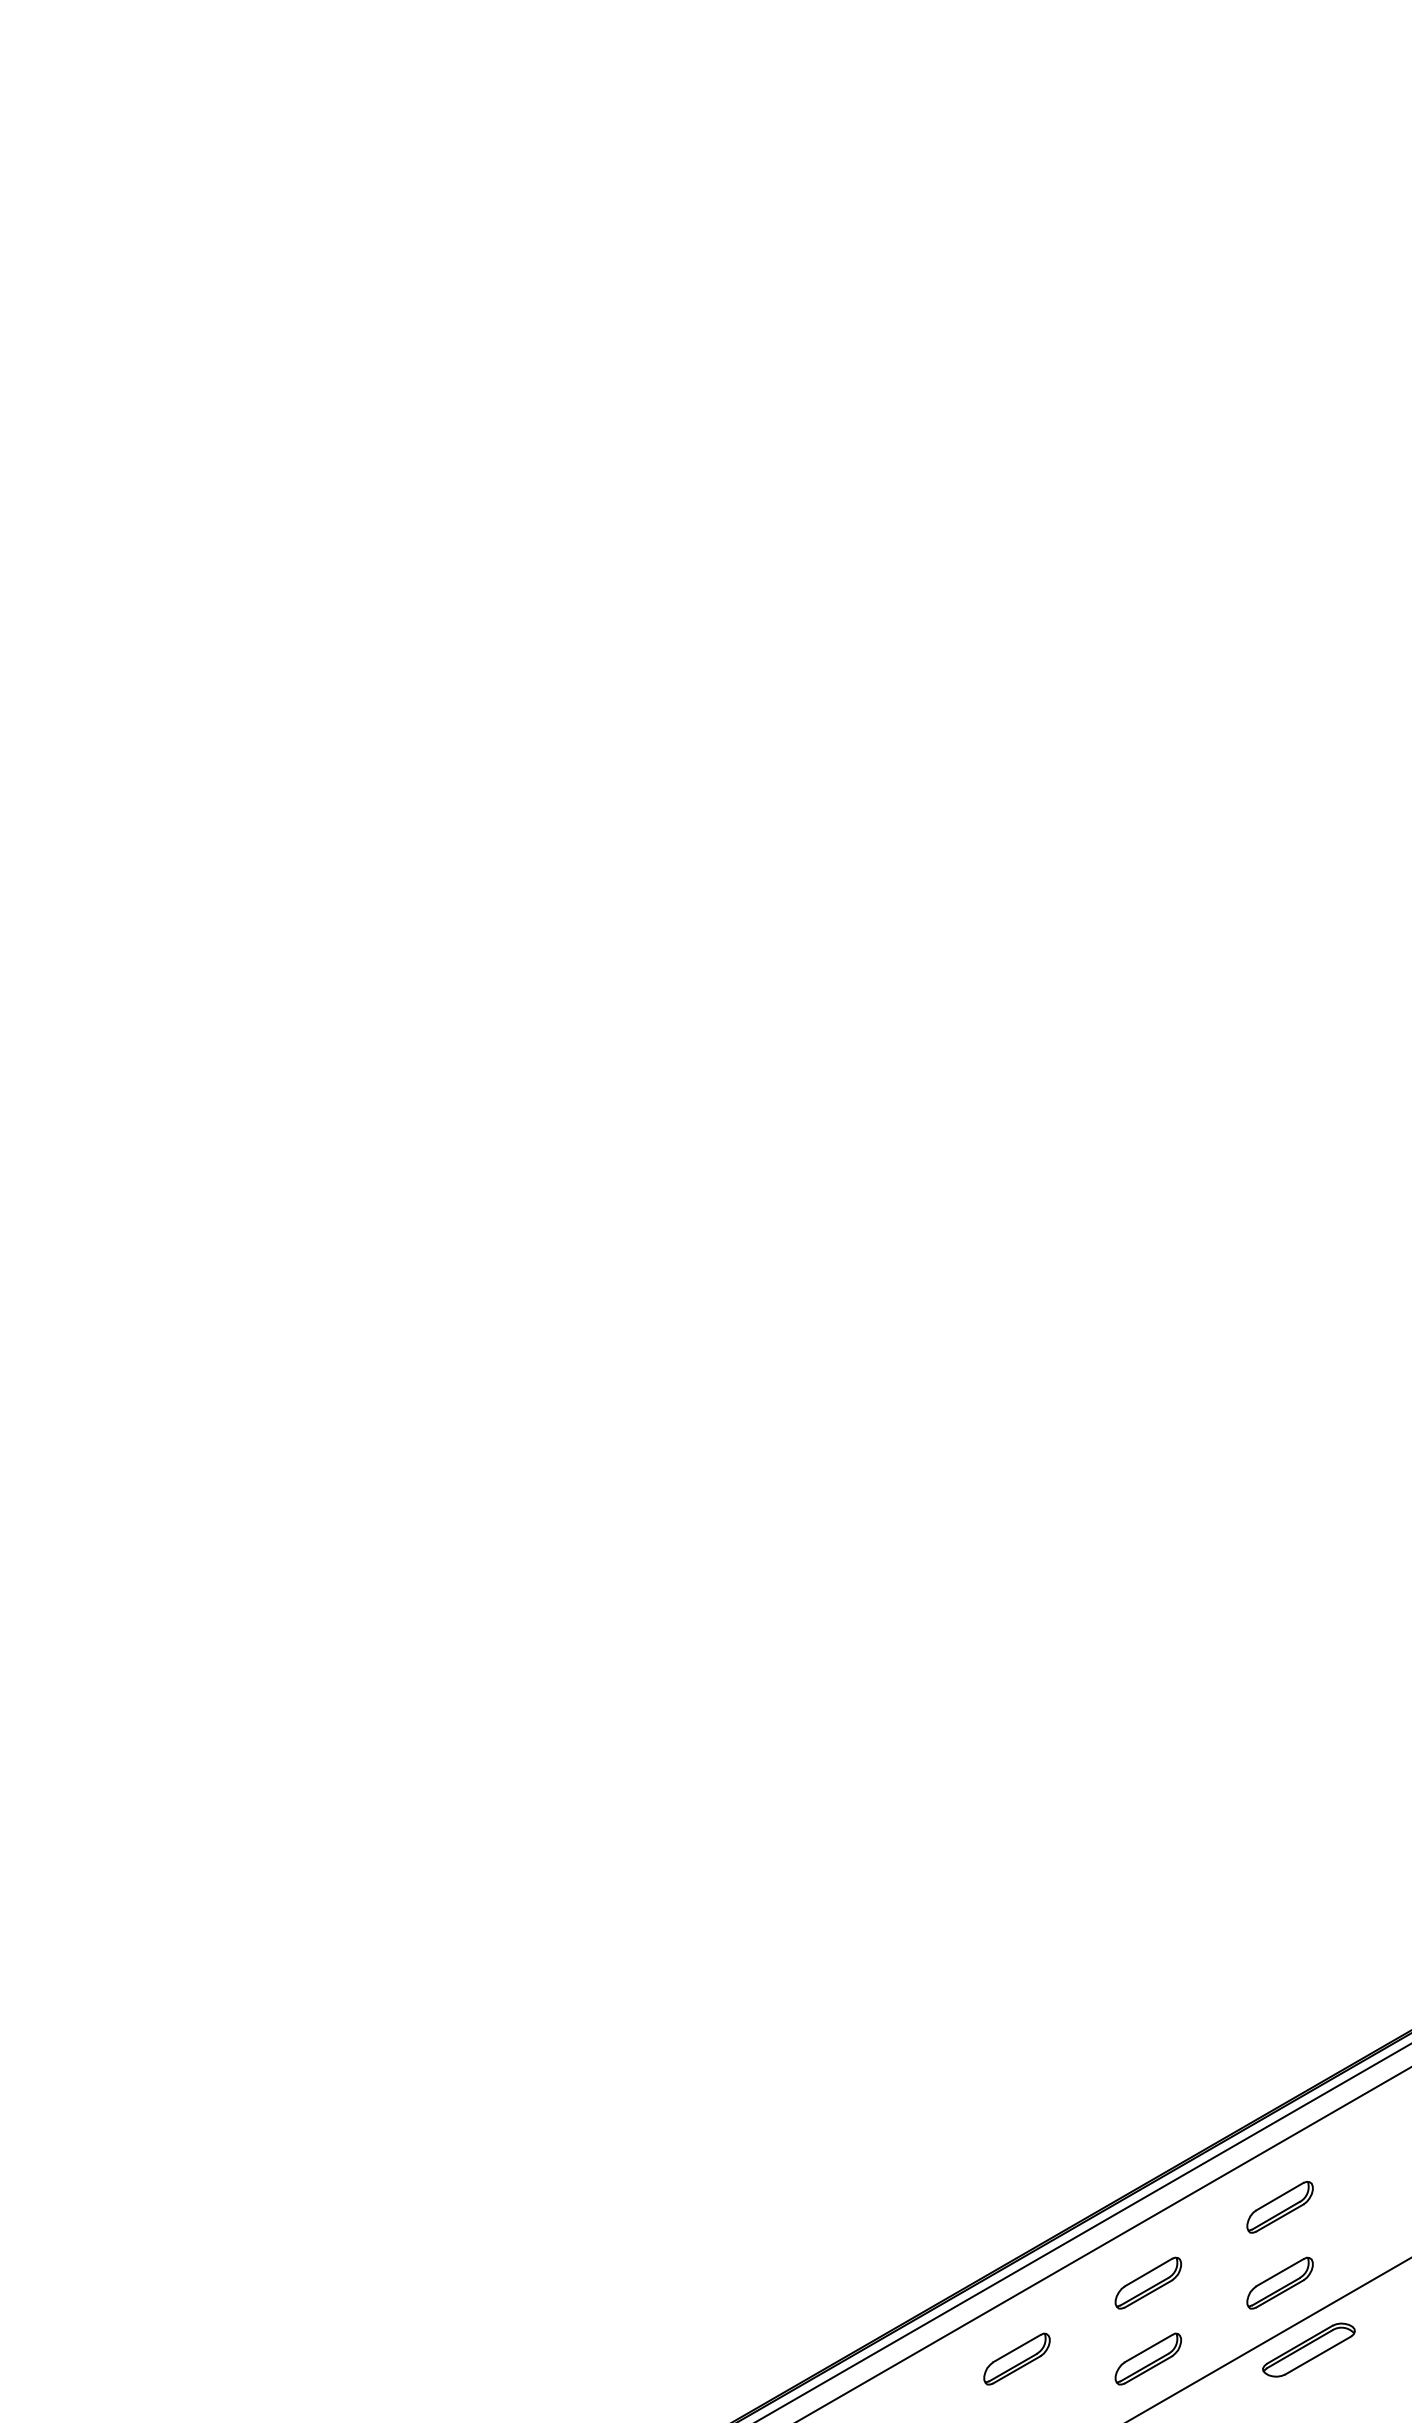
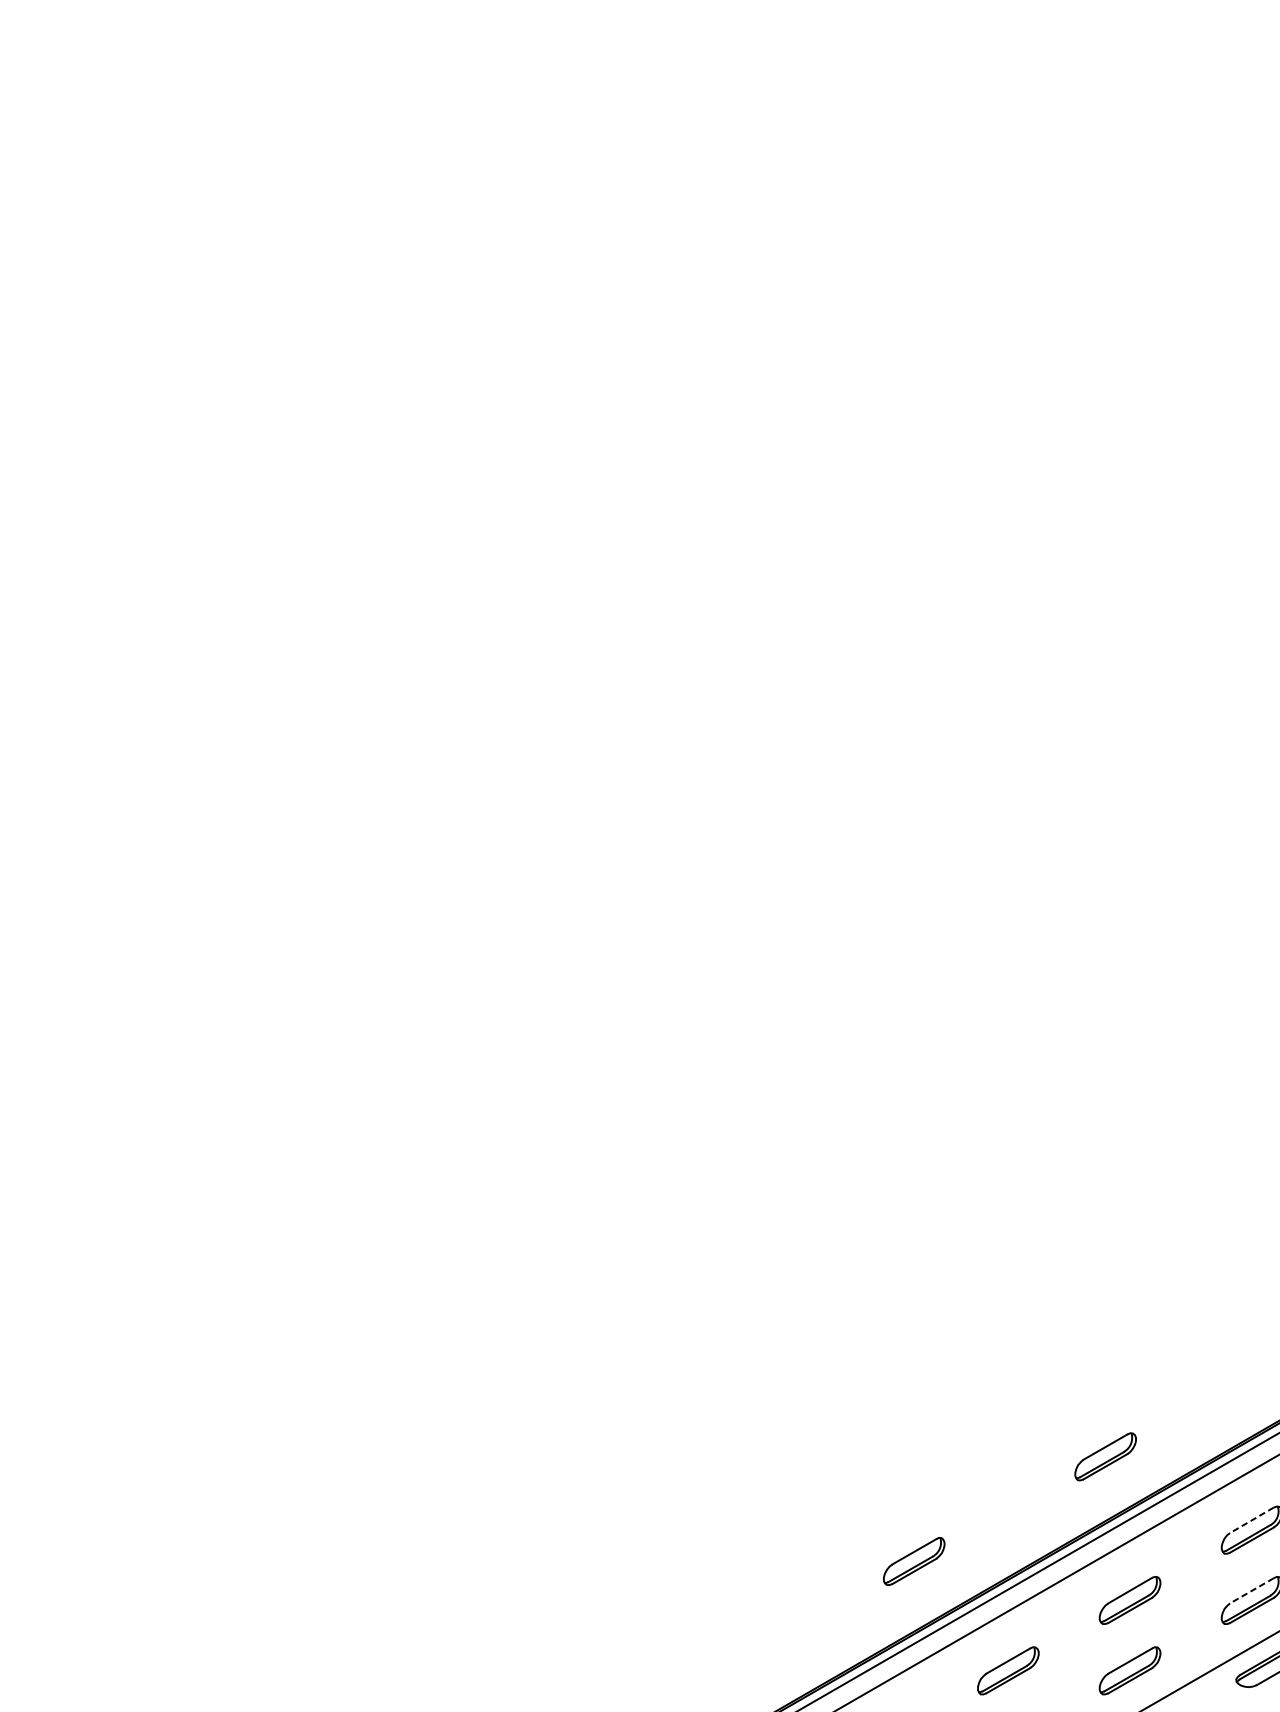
part: (1121, 2127) -> (1105, 1456), added
line: (1279, 2196) -> (1251, 1520), solid -> dashed
part: (914, 2240) -> (913, 1560), added
line: (1279, 2272) -> (1251, 1590), solid -> dashed

